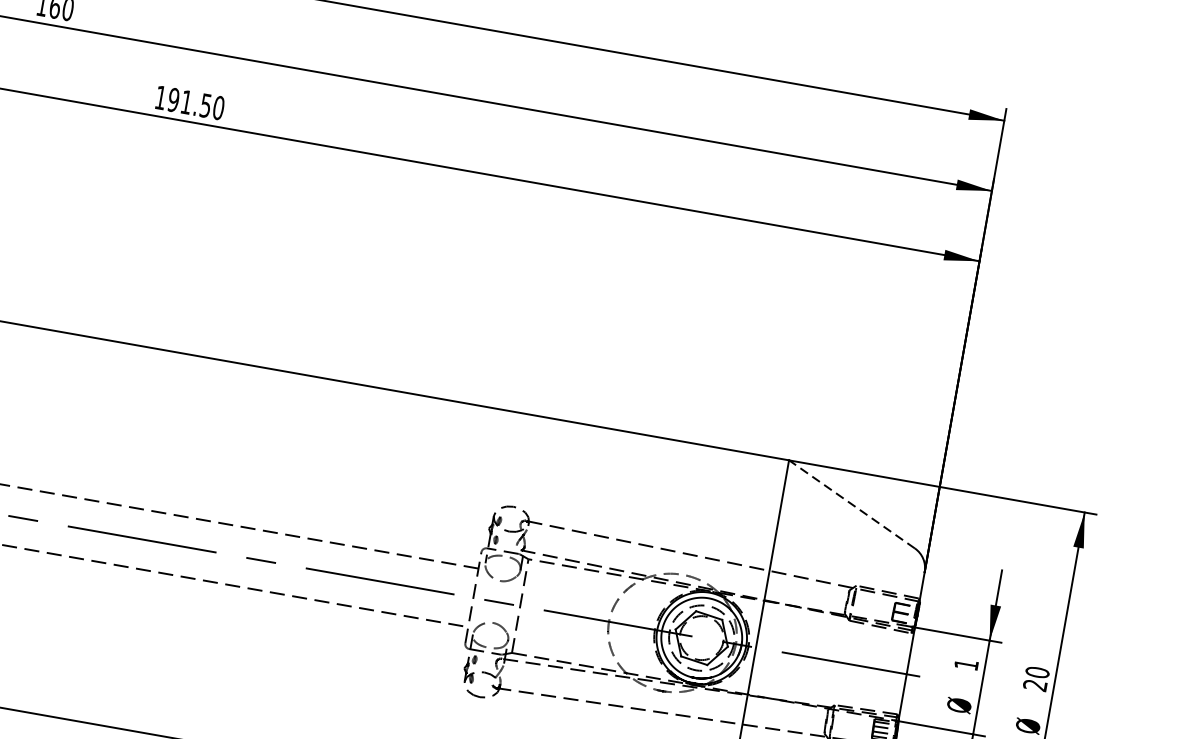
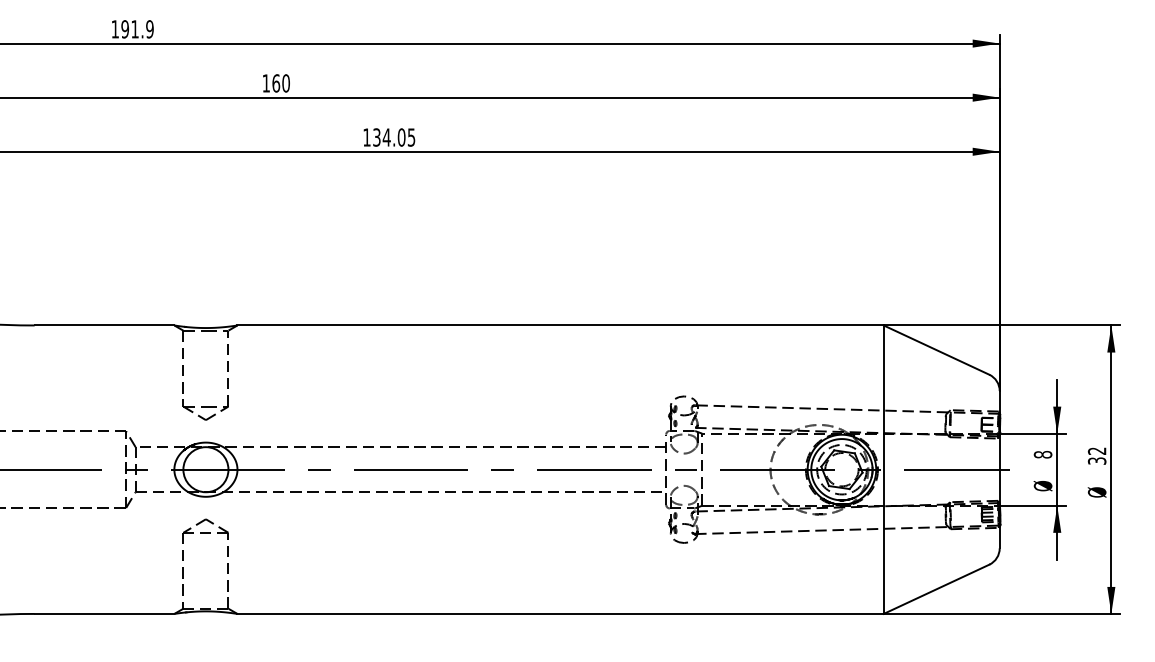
text: (196, 104) -> (394, 137), 191.50 -> 134.05
line: (852, 503) -> (936, 349), dashed -> solid
text: (965, 664) -> (1042, 454), 1 -> 8
text: (1036, 678) -> (1097, 455), 20 -> 32

